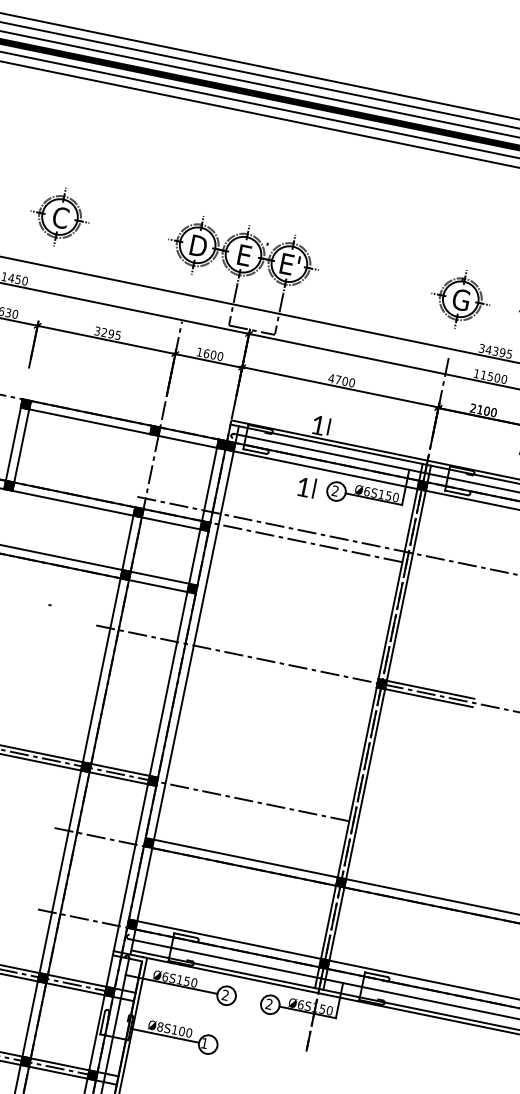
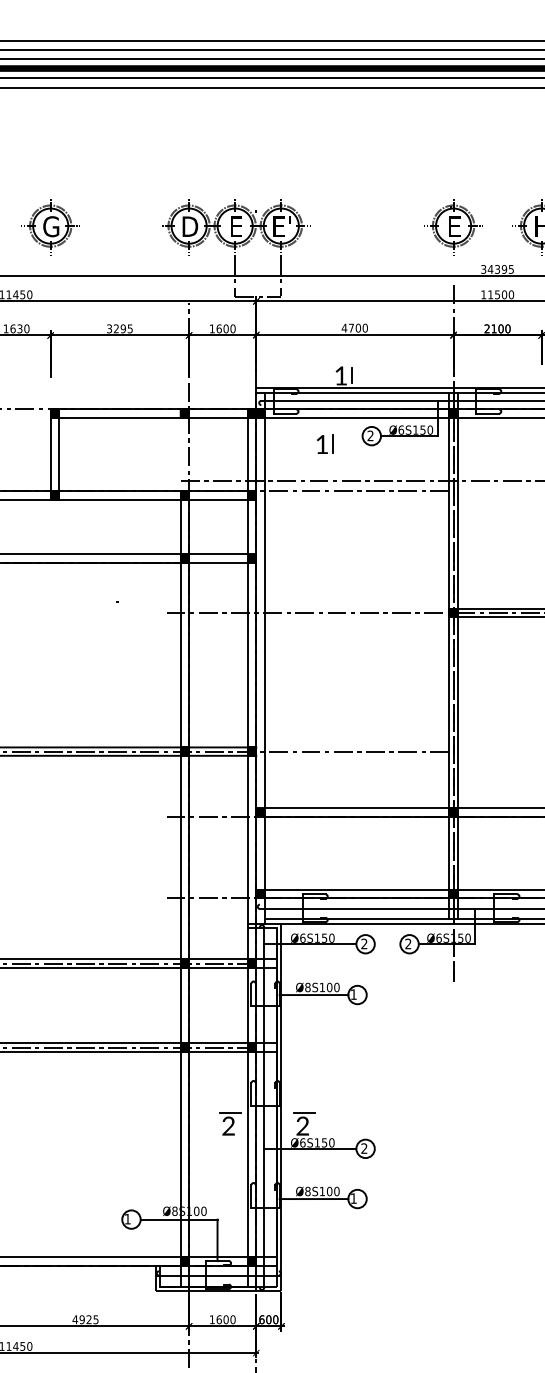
text: (60, 217) -> (51, 226), C -> G
text: (461, 299) -> (454, 226), G -> E
part: (307, 486) -> (325, 443), moved

